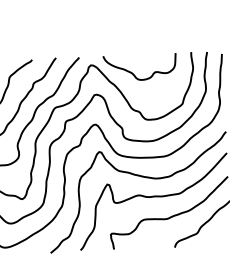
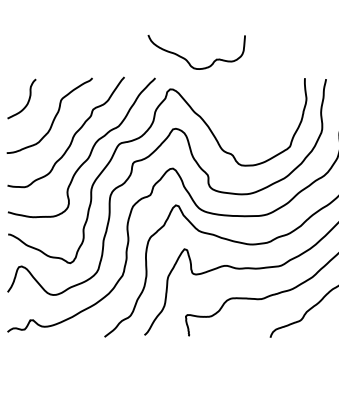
curve: (133, 73) -> (187, 59), moved

